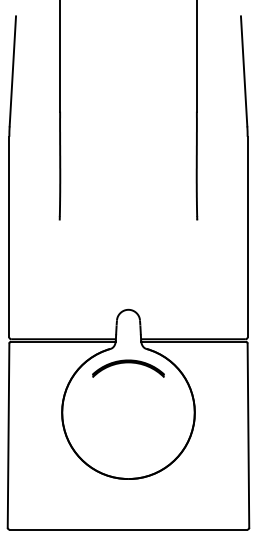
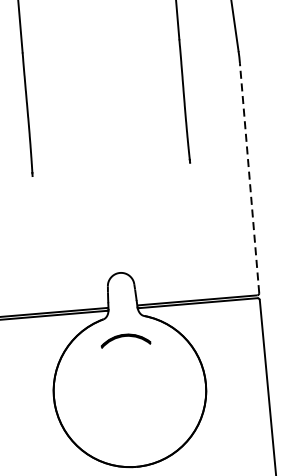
line: (247, 236) -> (249, 177), solid -> dashed
part: (128, 368) -> (125, 340), size x0.6

